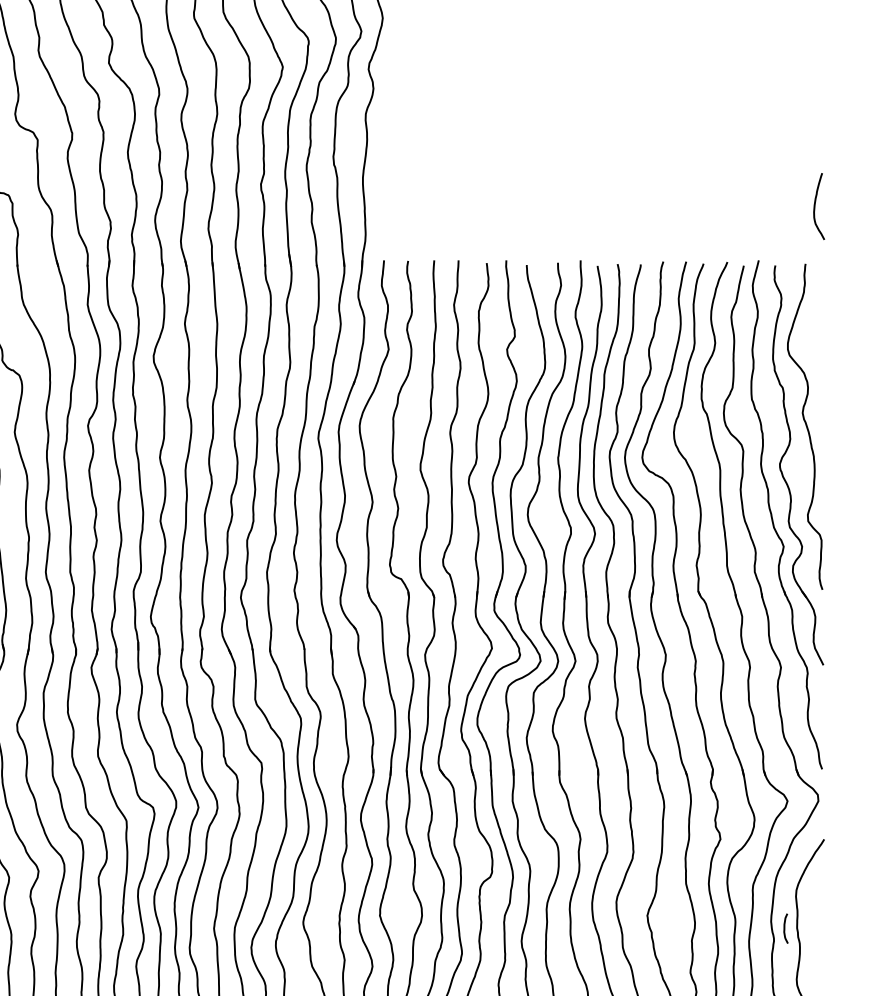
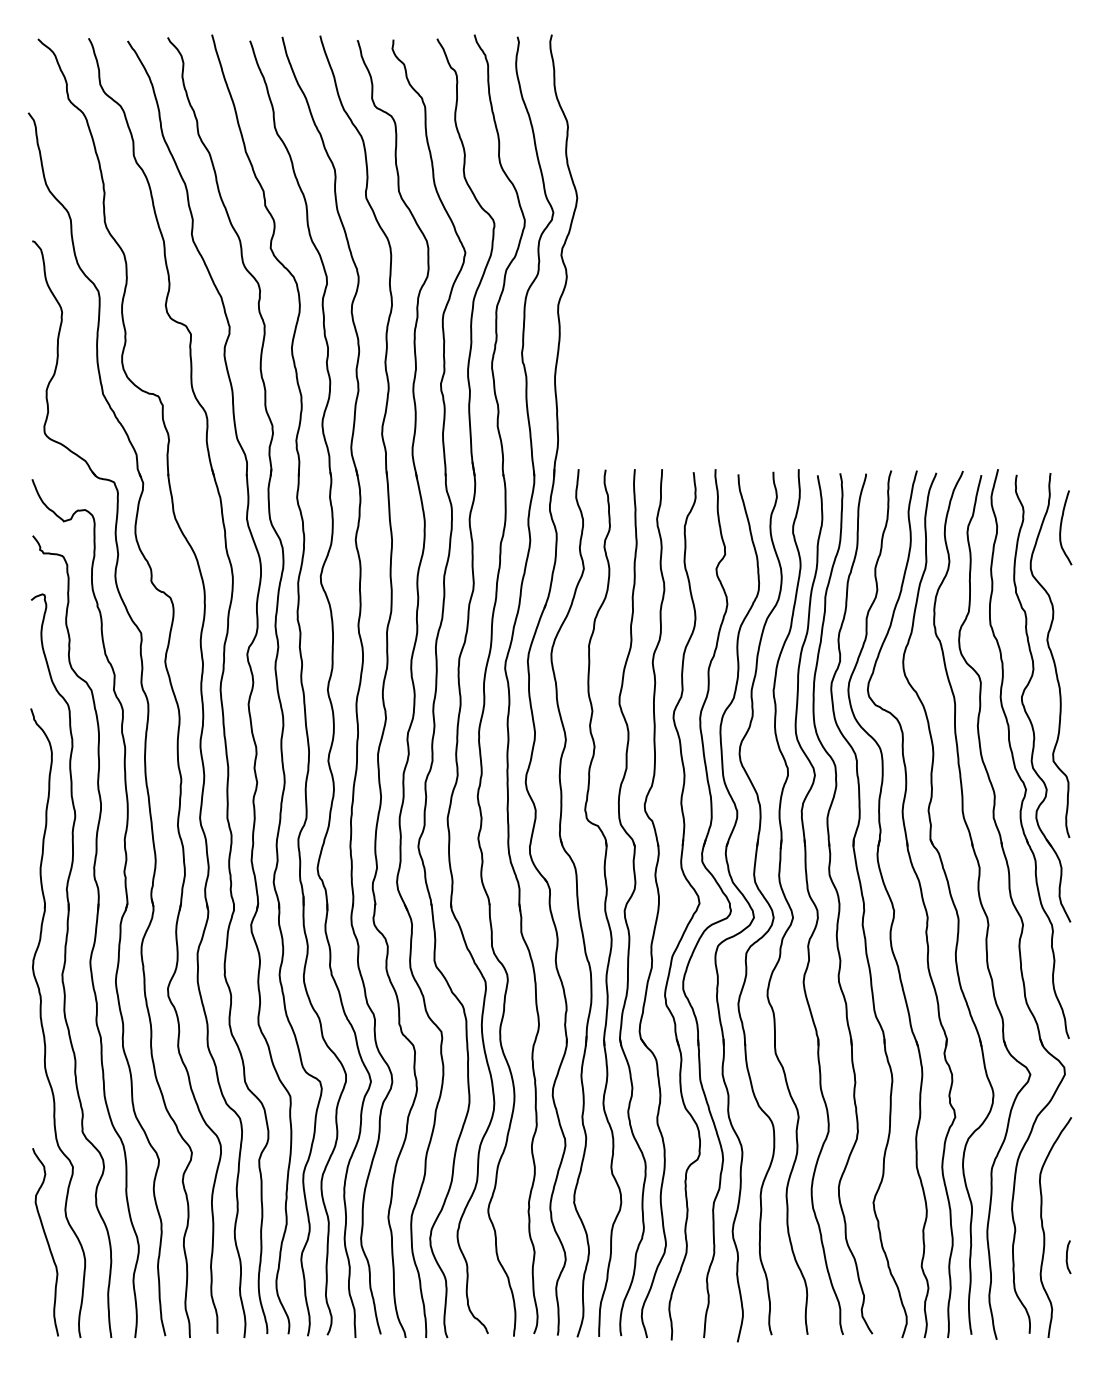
curve: (815, 206) -> (1061, 527), moved
curve: (784, 928) -> (1067, 1257), moved

